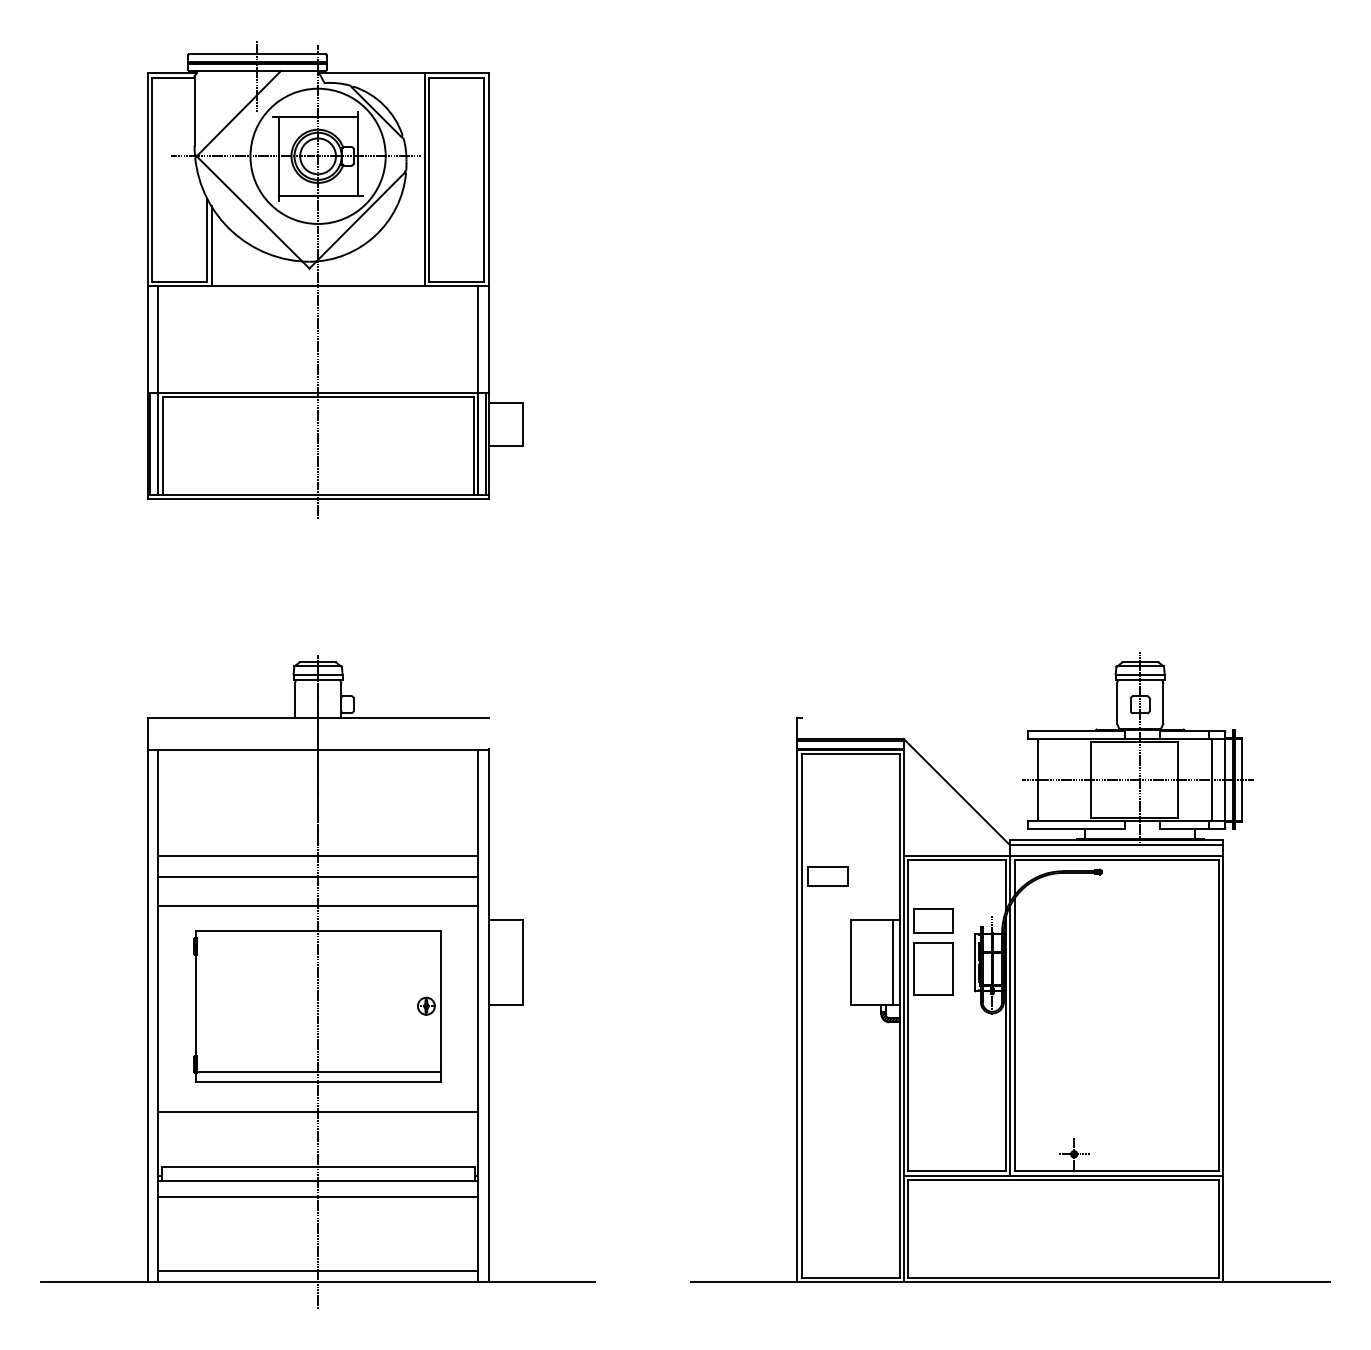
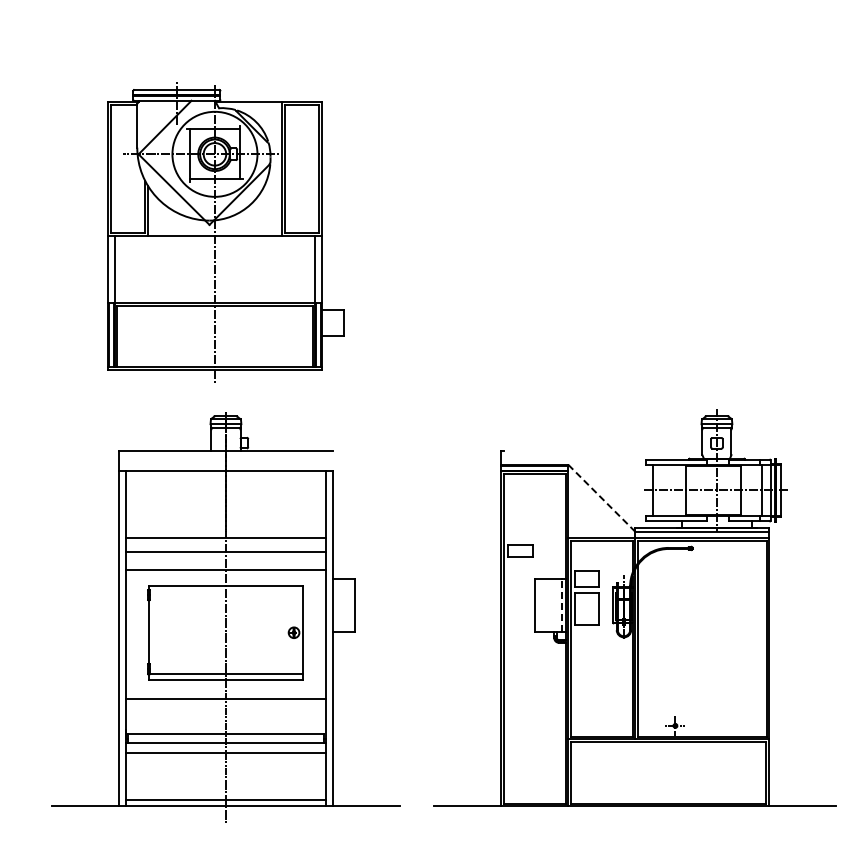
part: (334, 280) -> (225, 232), moved
line: (958, 792) -> (602, 498), solid -> dashed
line: (893, 962) -> (561, 605), solid -> dashed
part: (317, 981) -> (225, 617), moved

